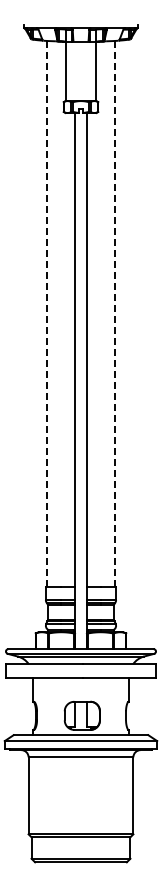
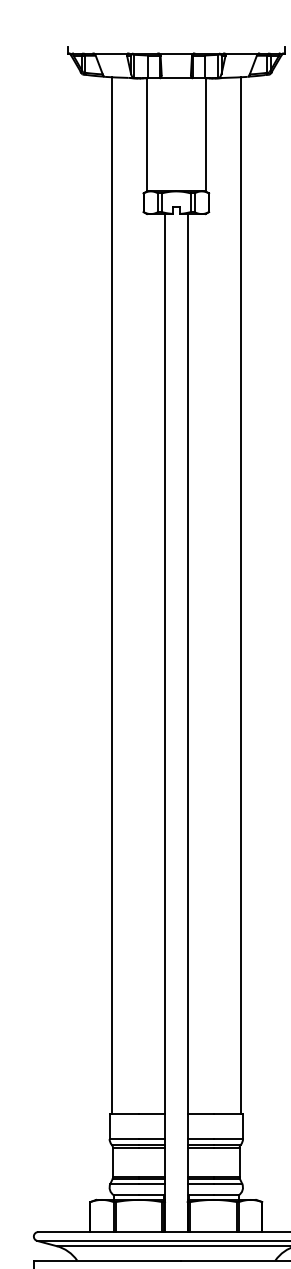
line: (114, 313) -> (239, 594), dashed -> solid
line: (47, 314) -> (112, 596), dashed -> solid

